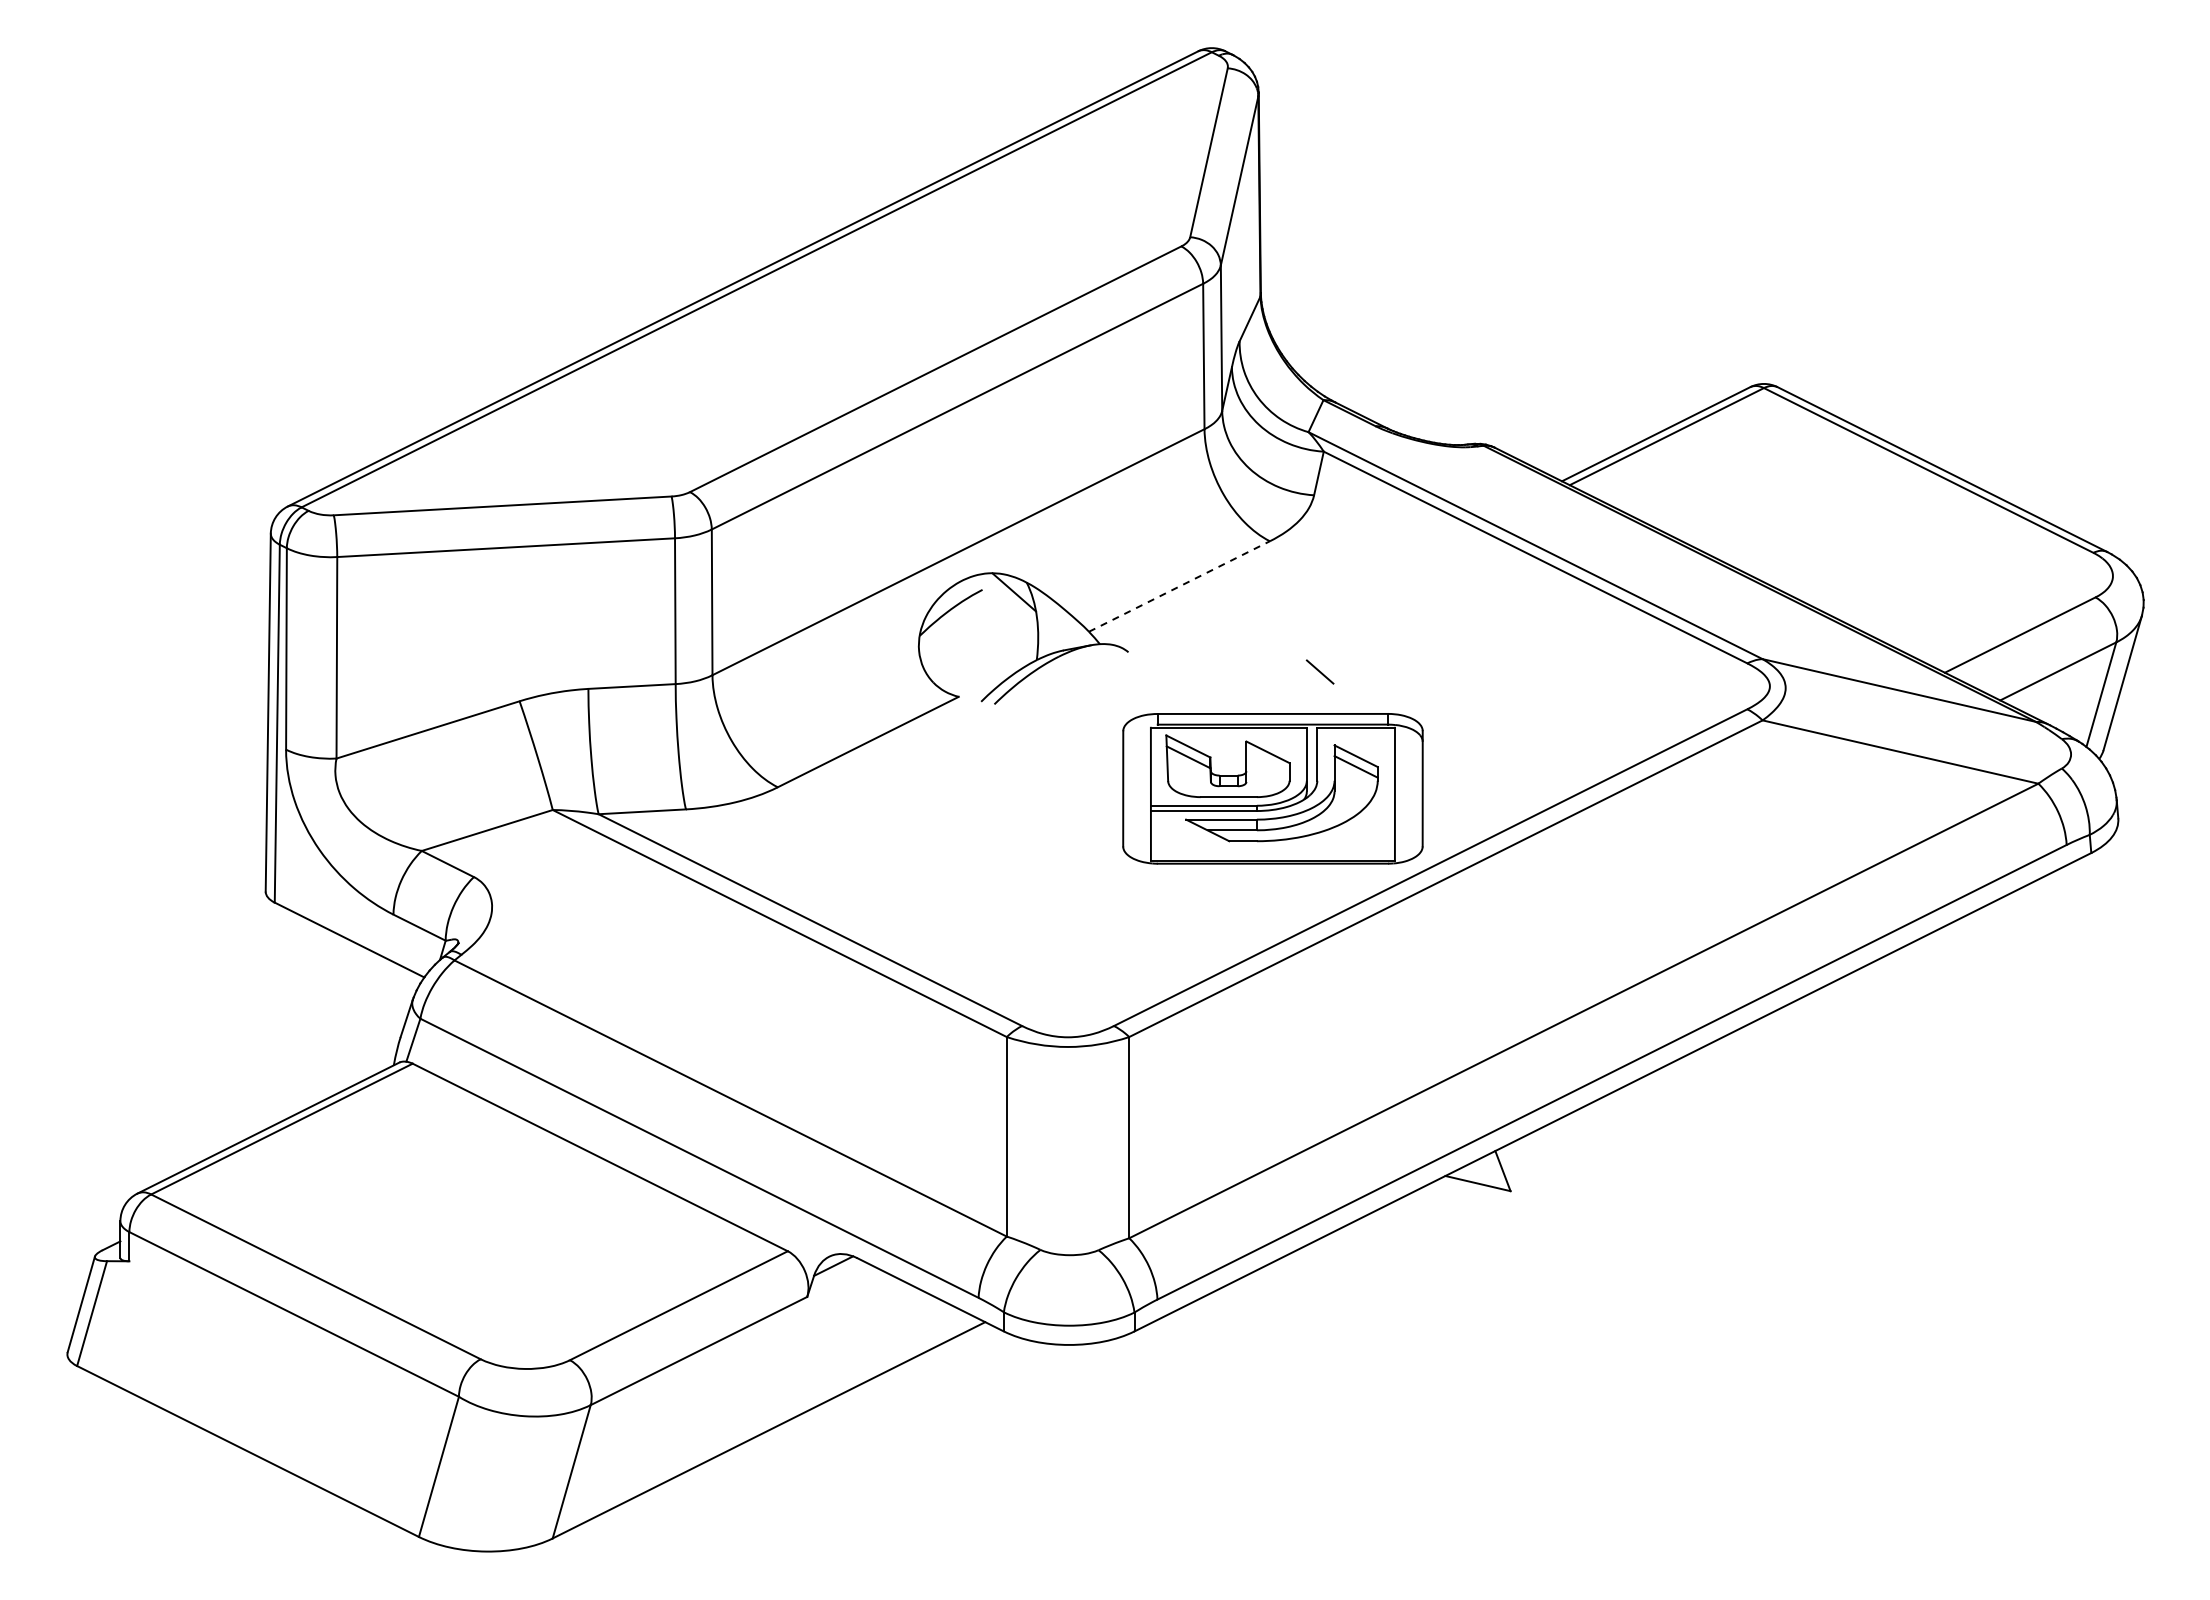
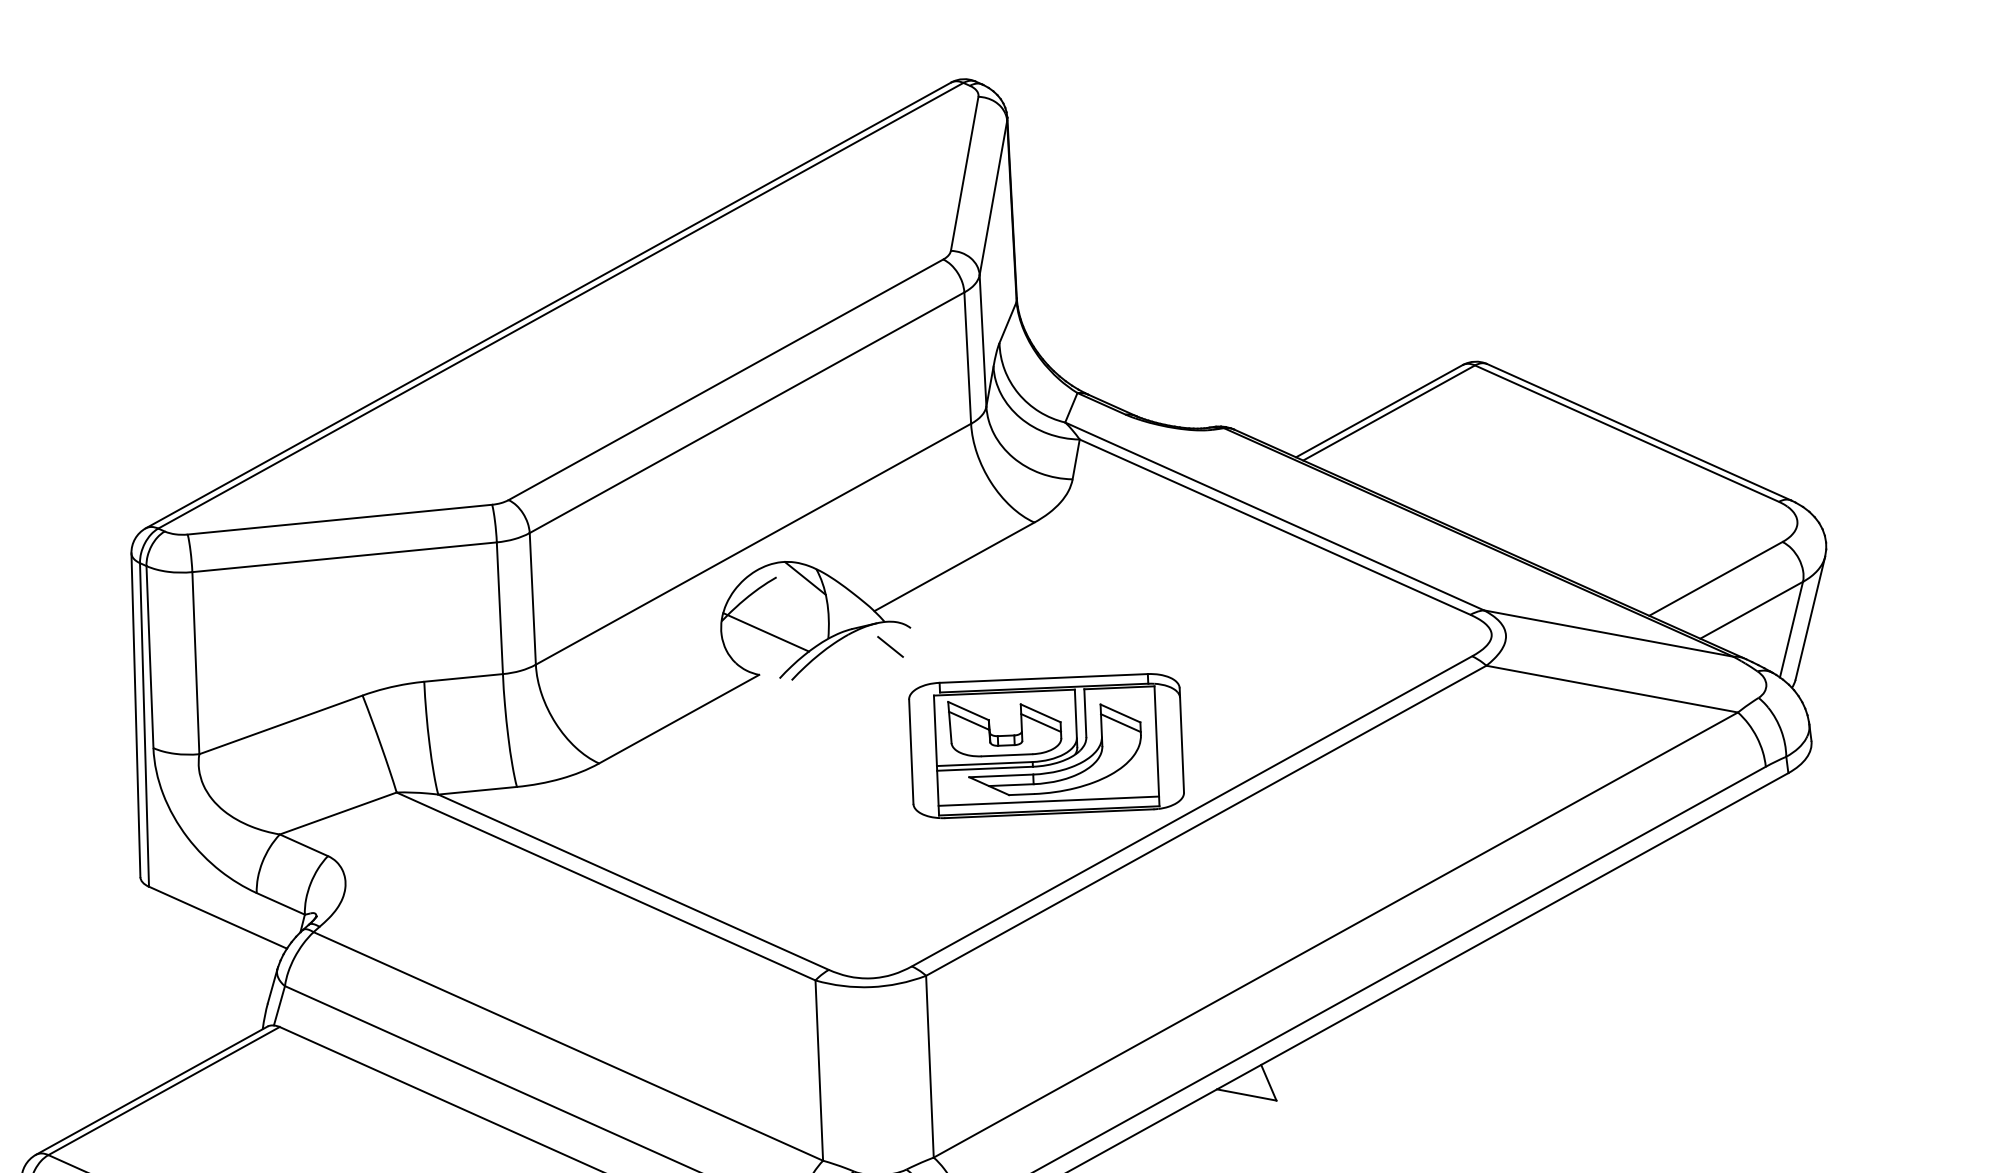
line: (1179, 586) -> (954, 566), dashed -> solid
line: (967, 649) -> (765, 631), added
line: (1319, 671) -> (889, 646), moved
line: (1267, 762) -> (1040, 722), added
line: (1272, 849) -> (1048, 800), added

